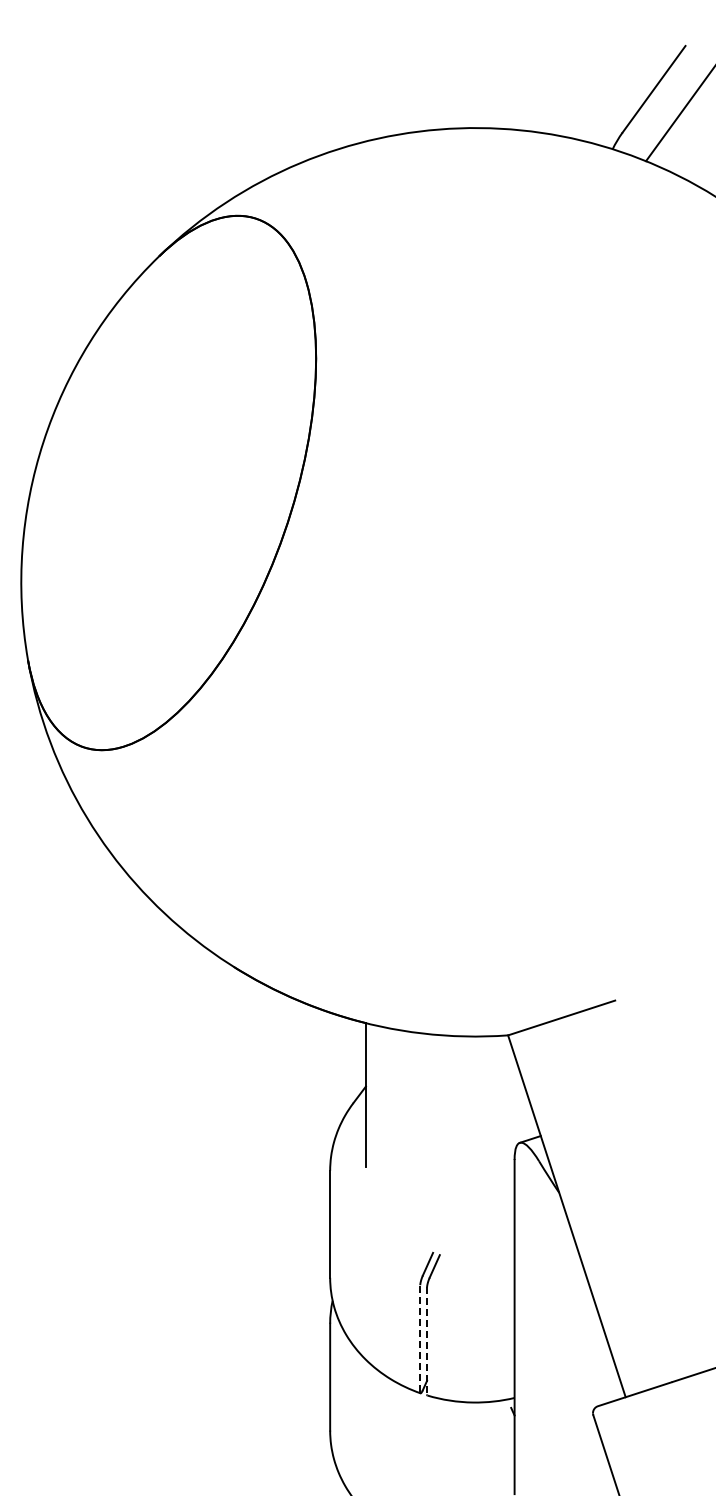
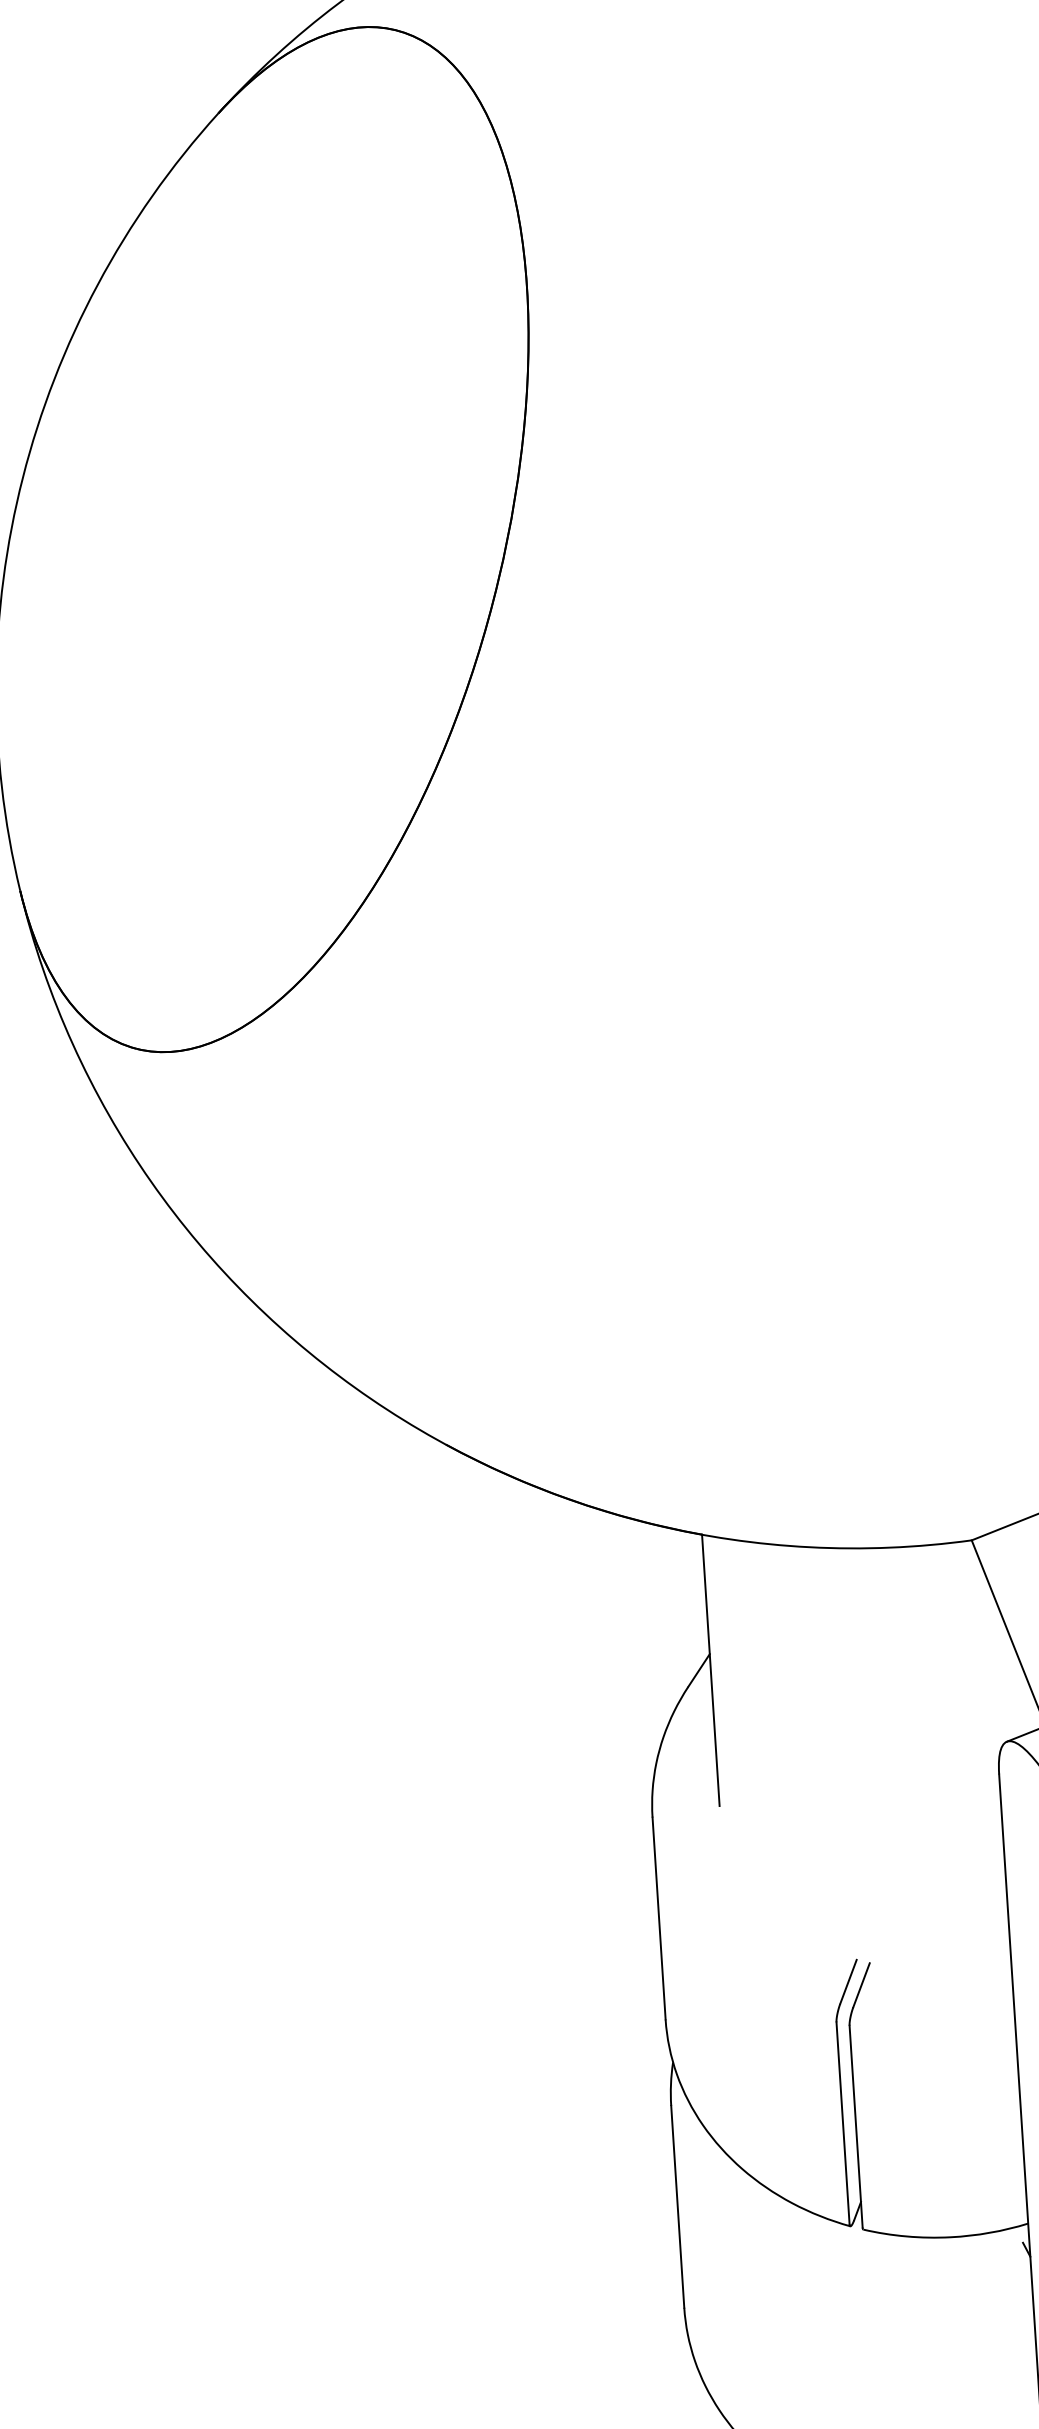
line: (420, 1338) -> (843, 2122), dashed -> solid
line: (427, 1341) -> (857, 2127), dashed -> solid

